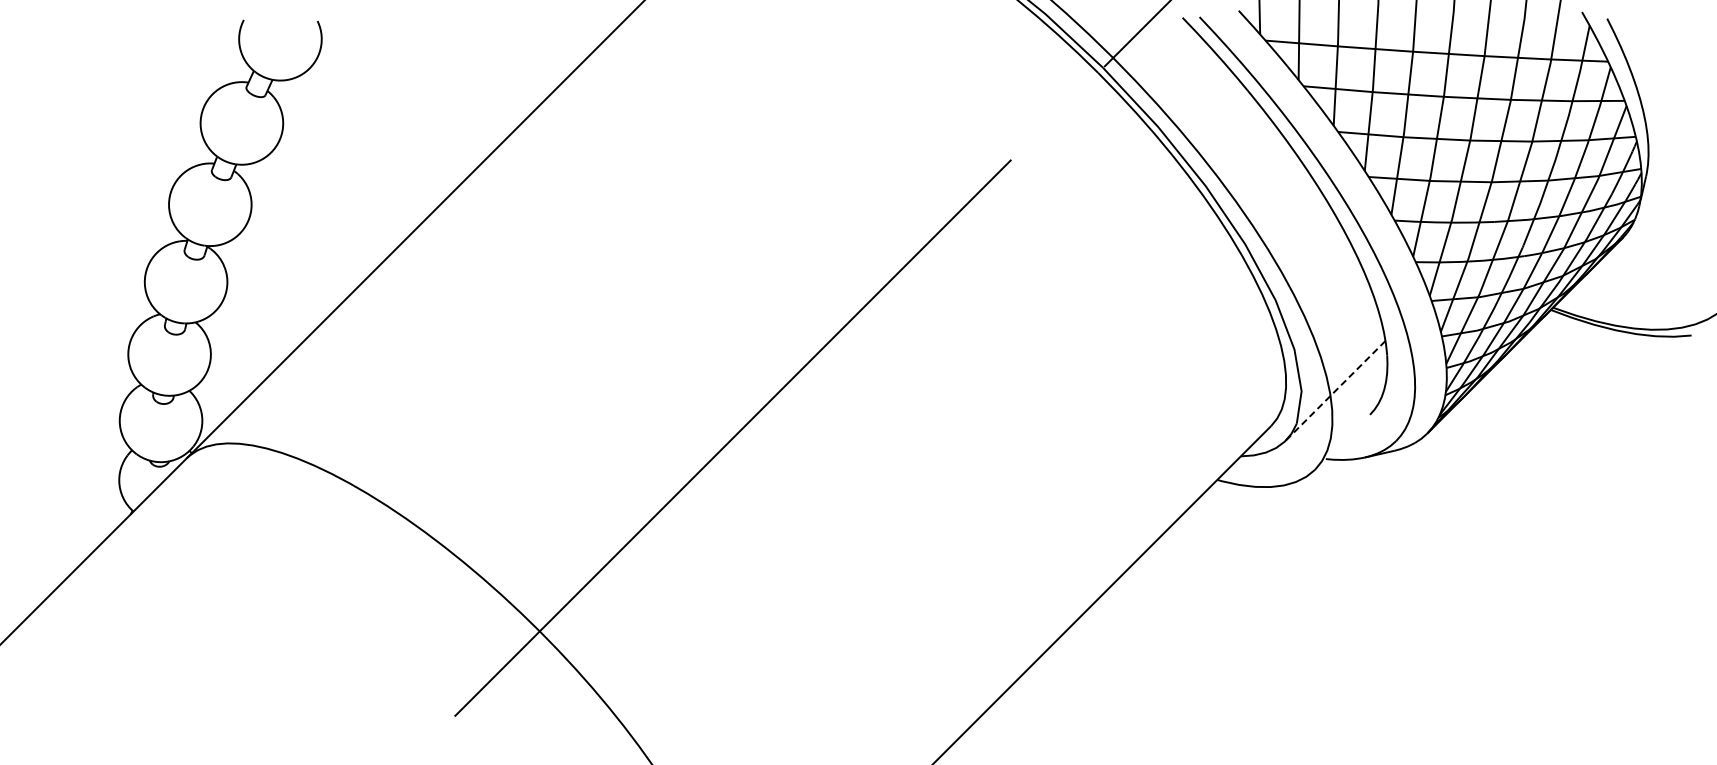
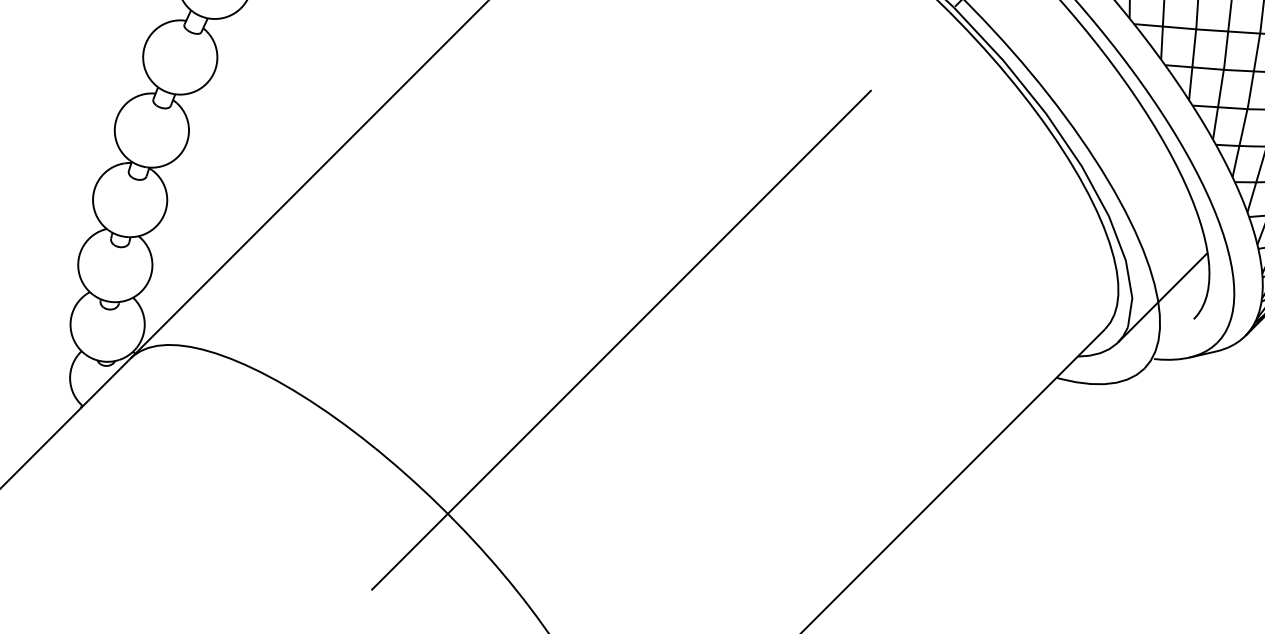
line: (1335, 391) -> (1162, 298), dashed -> solid

